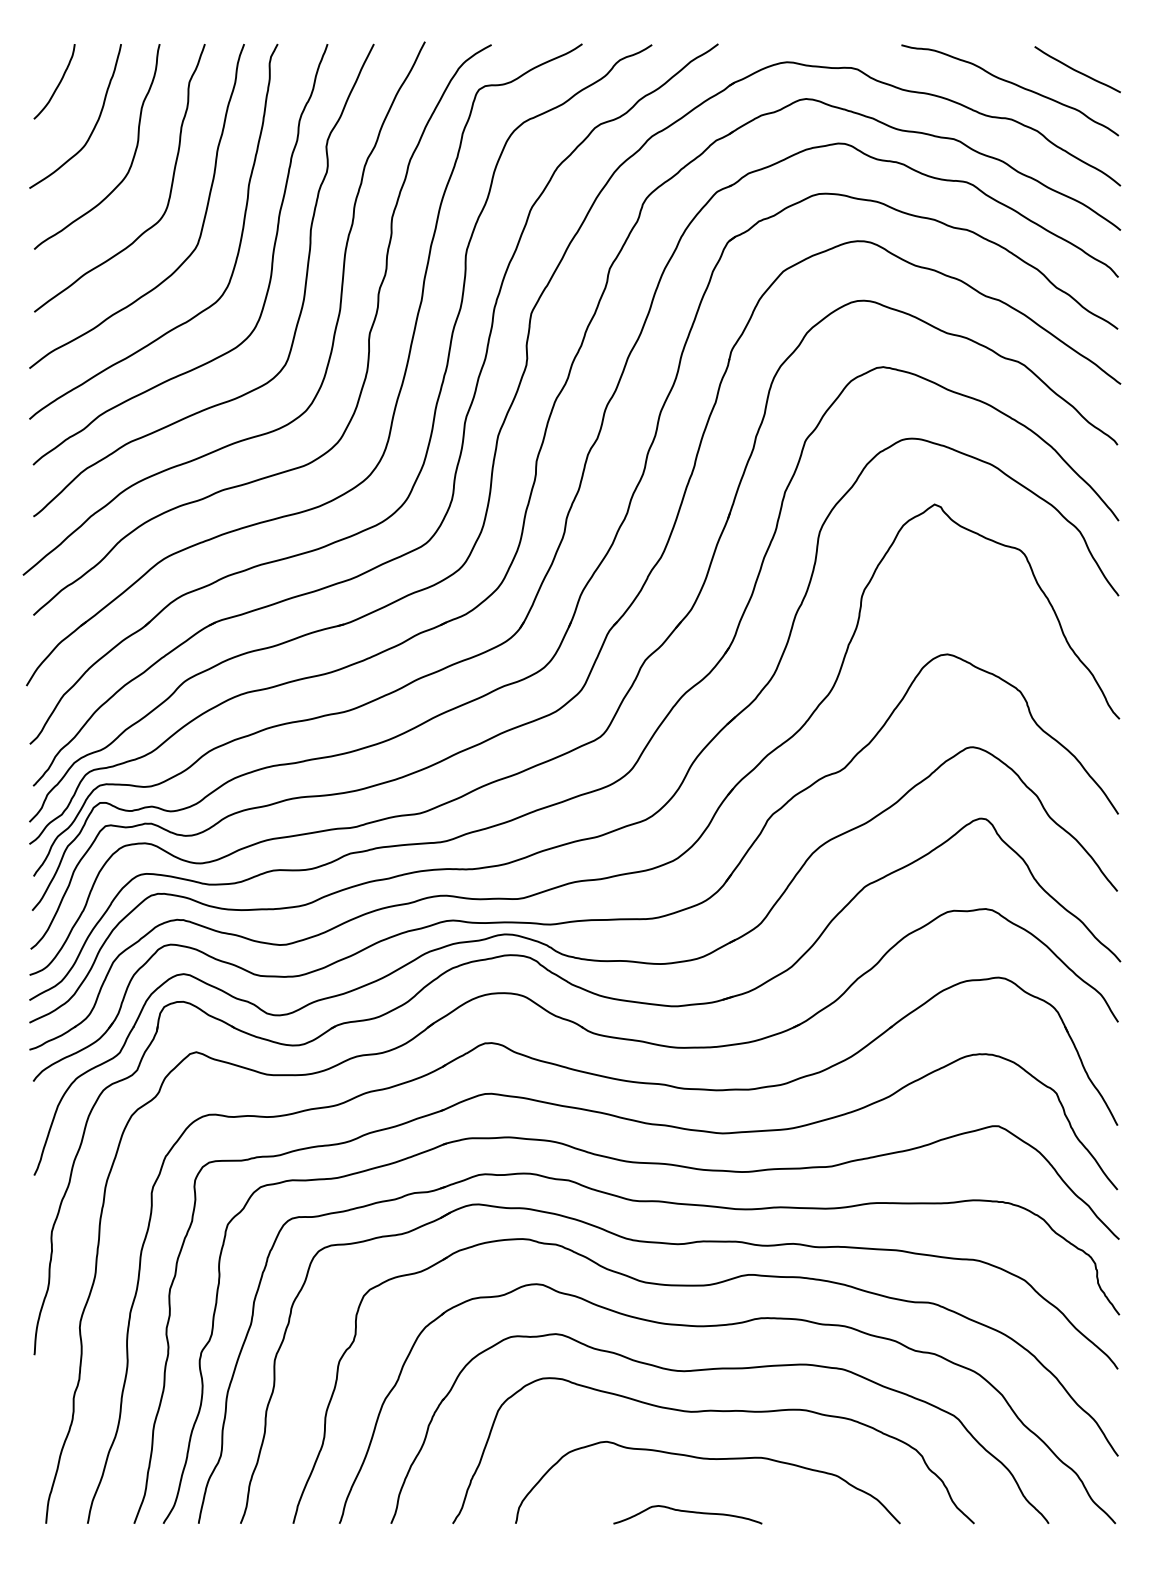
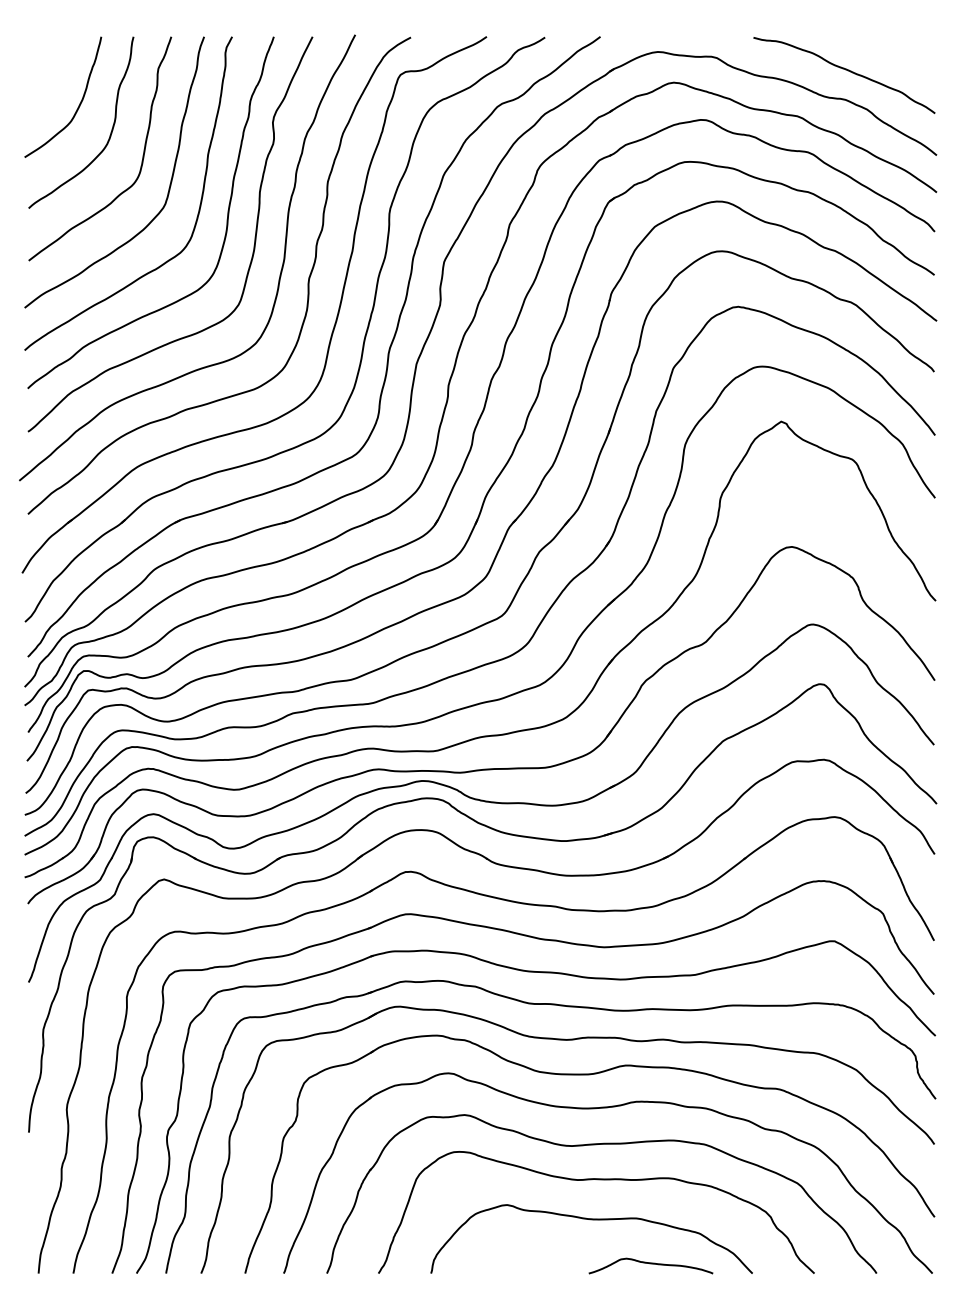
curve: (1077, 70) -> (900, 58), removed
curve: (57, 83) -> (48, 69), removed
curve: (687, 1512) -> (650, 1264), moved

